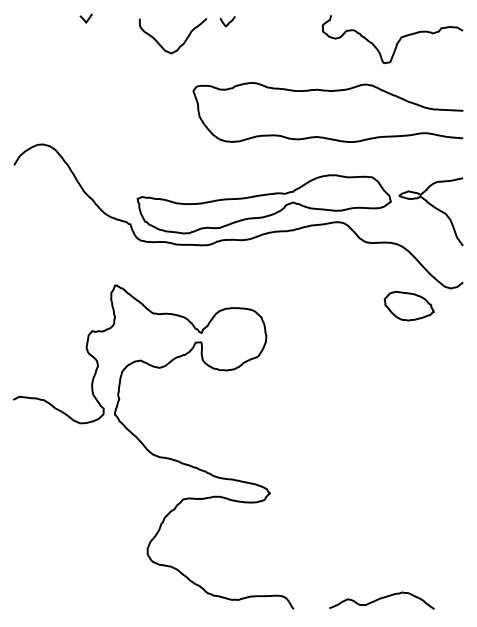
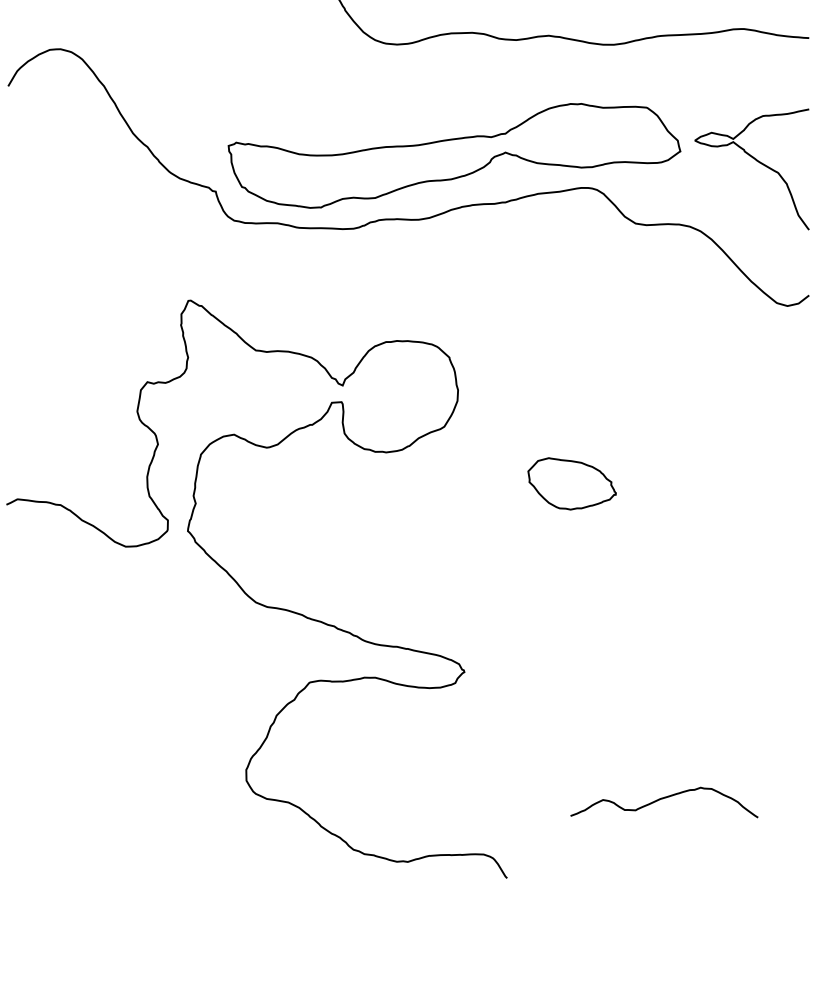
part: (408, 305) -> (570, 482), moved
curve: (381, 599) -> (663, 800), moved

